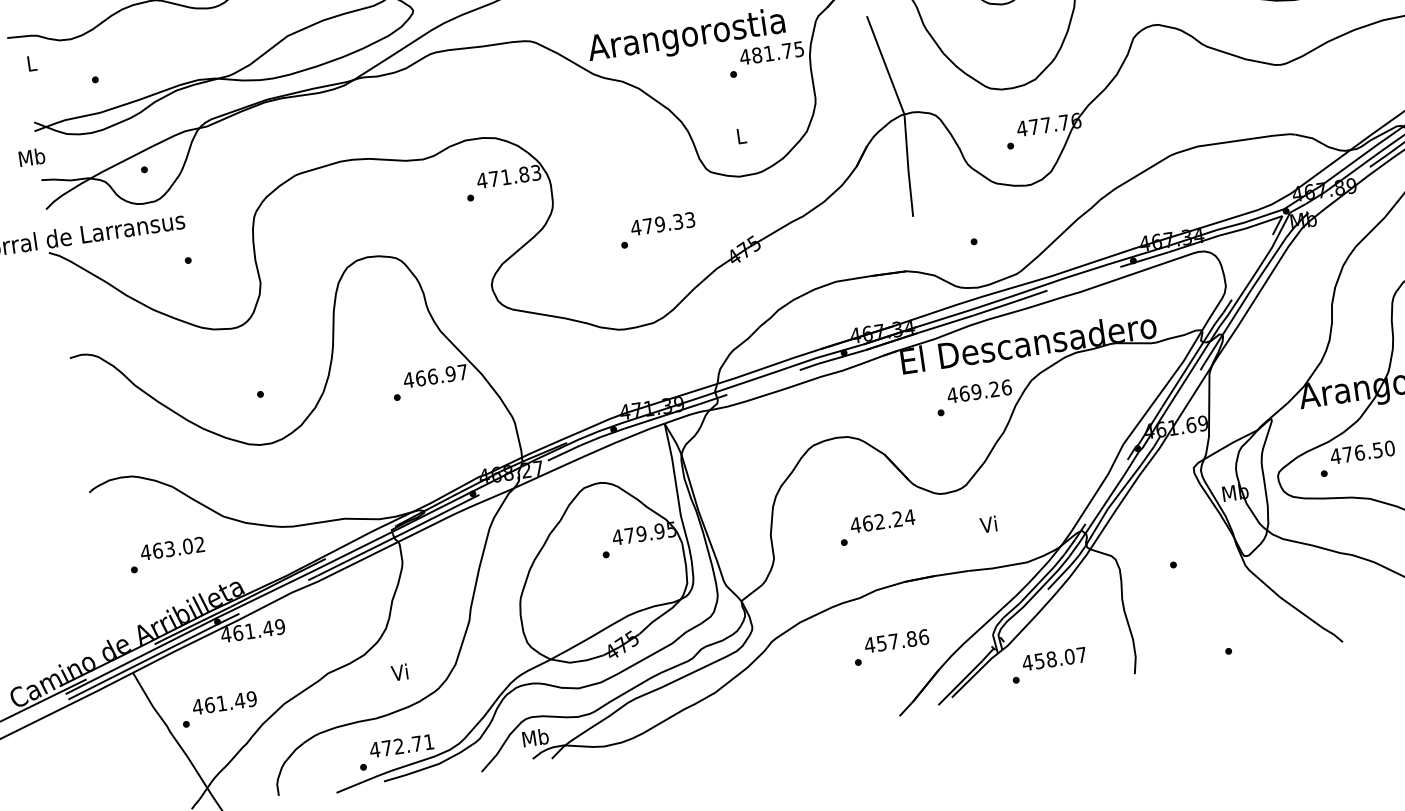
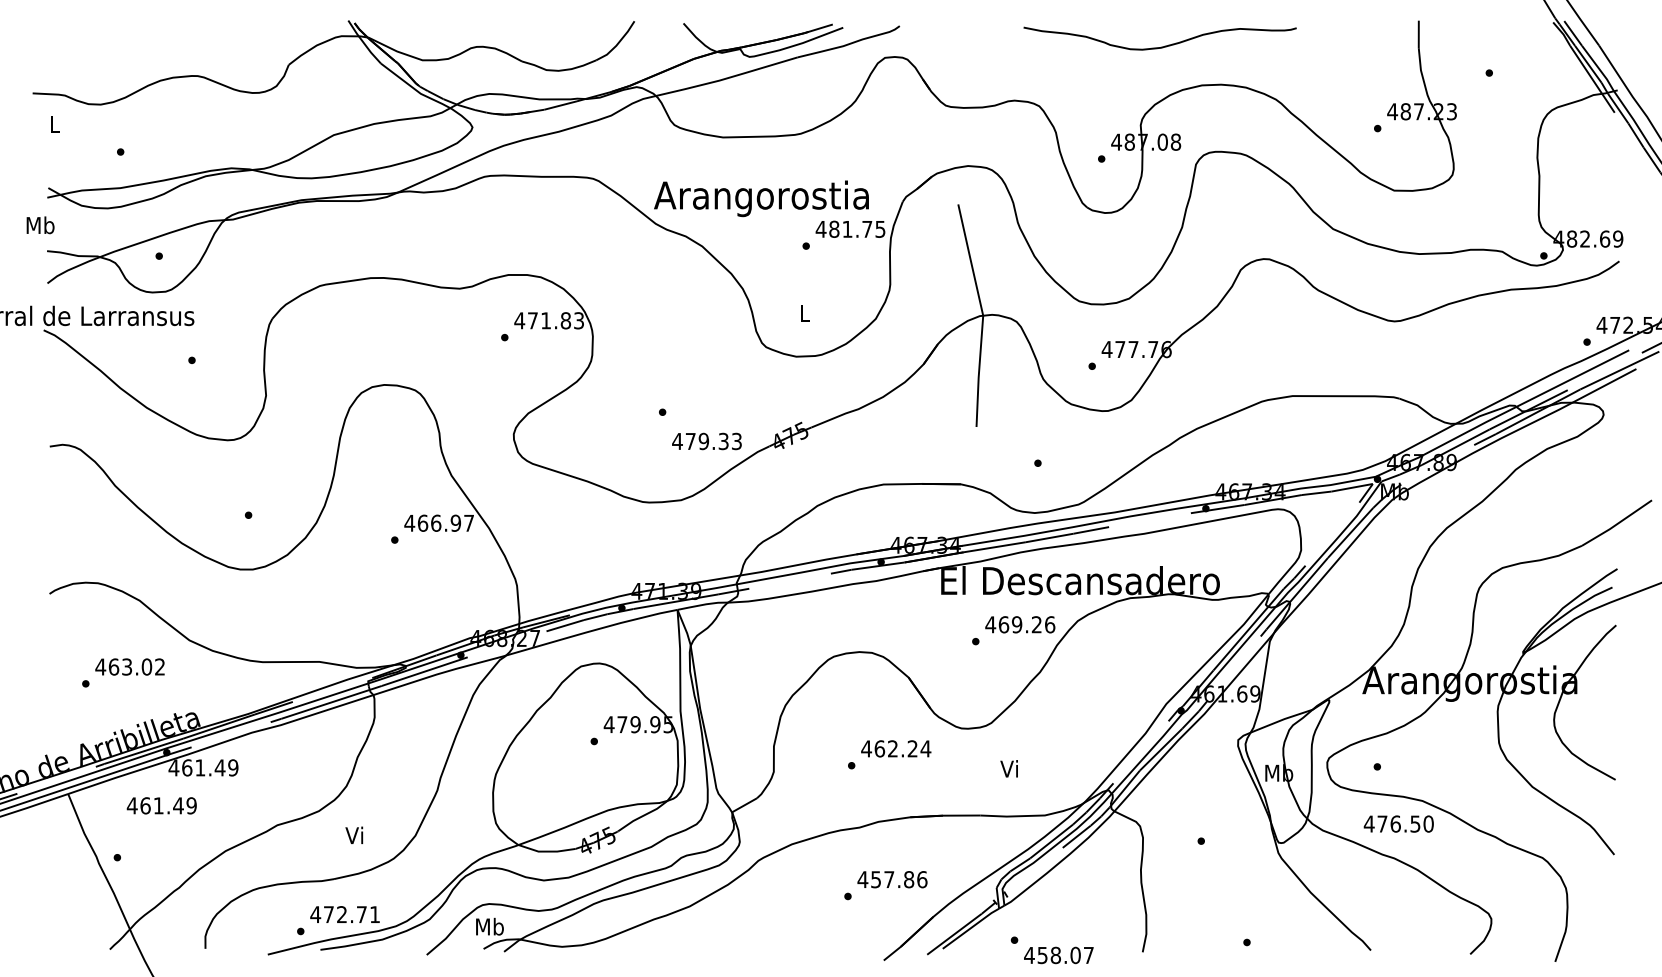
text: (662, 224) -> (706, 441), moved
text: (1362, 451) -> (1398, 823), moved
text: (1054, 659) -> (1058, 955), moved
text: (224, 702) -> (161, 805), moved

